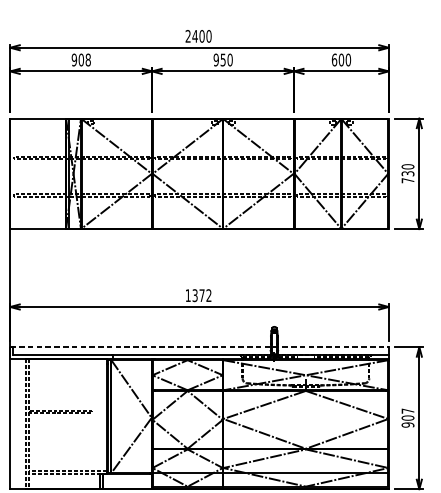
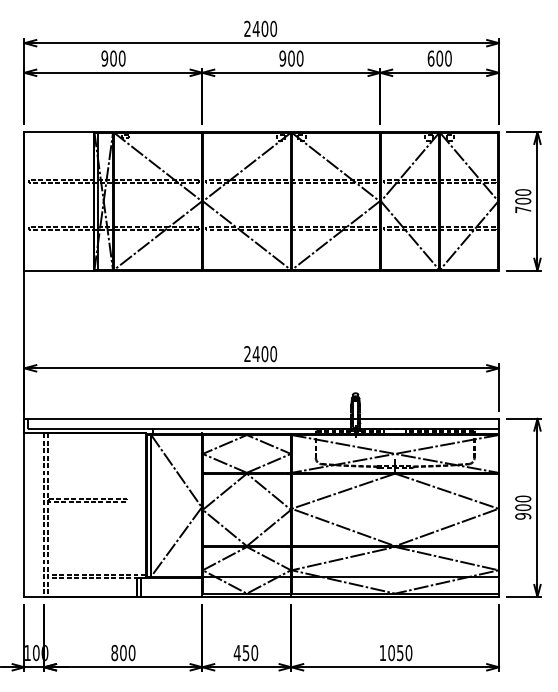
text: (87, 59) -> (121, 58), 908 -> 900
text: (223, 59) -> (291, 58), 950 -> 900
text: (408, 173) -> (523, 200), 730 -> 700
text: (198, 295) -> (260, 354), 1372 -> 2400
line: (200, 346) -> (262, 418), dashed -> solid
text: (408, 410) -> (523, 498), 907 -> 900

